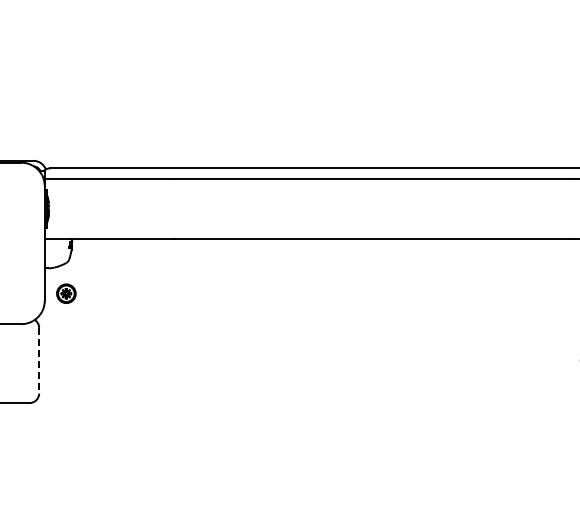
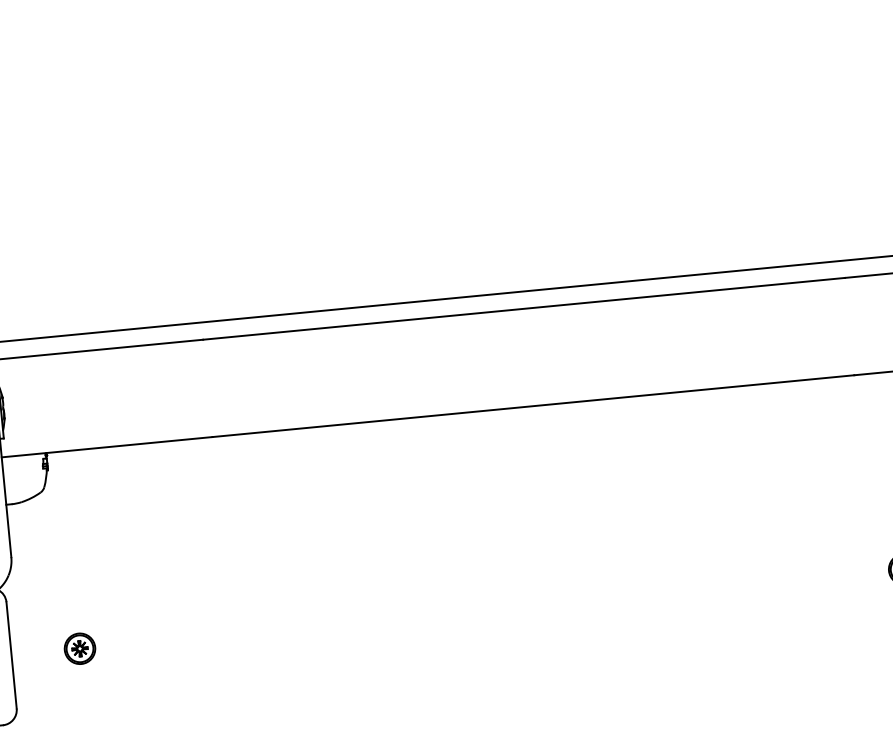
part: (66, 293) -> (80, 648), moved
line: (39, 360) -> (12, 654), dashed -> solid

